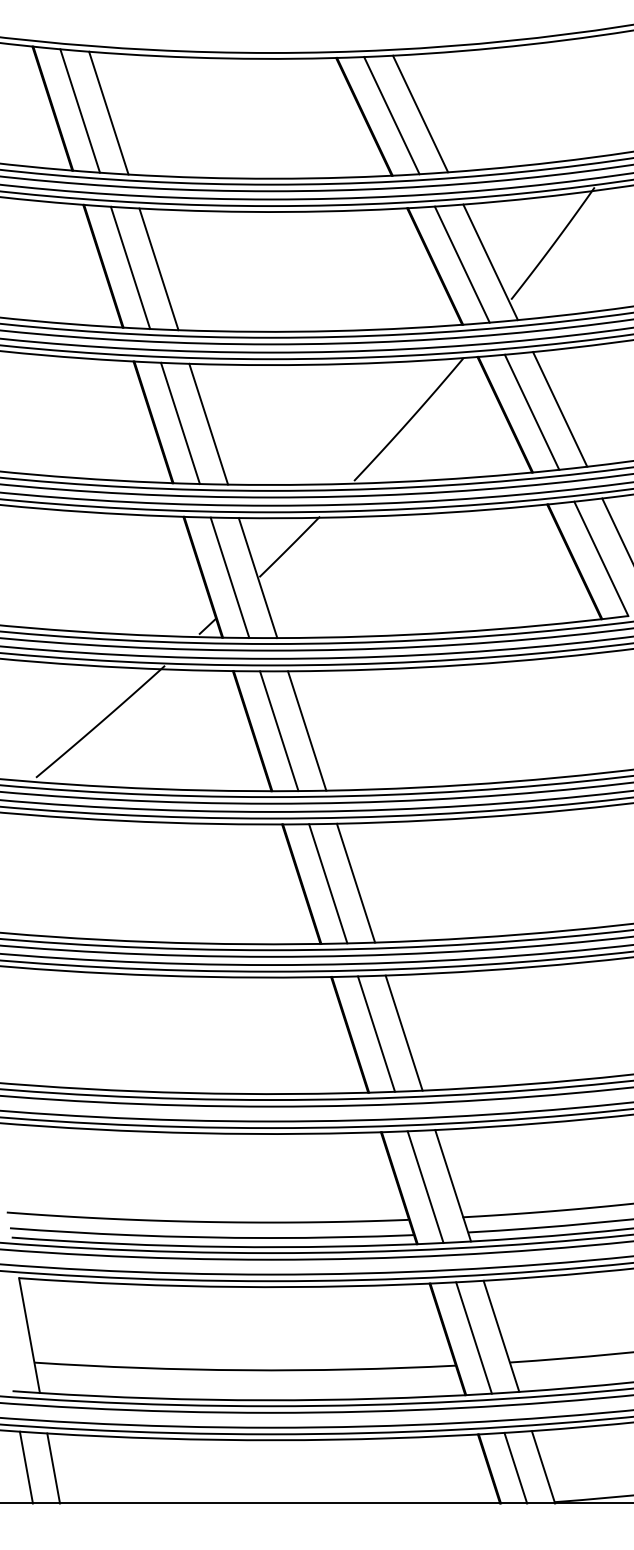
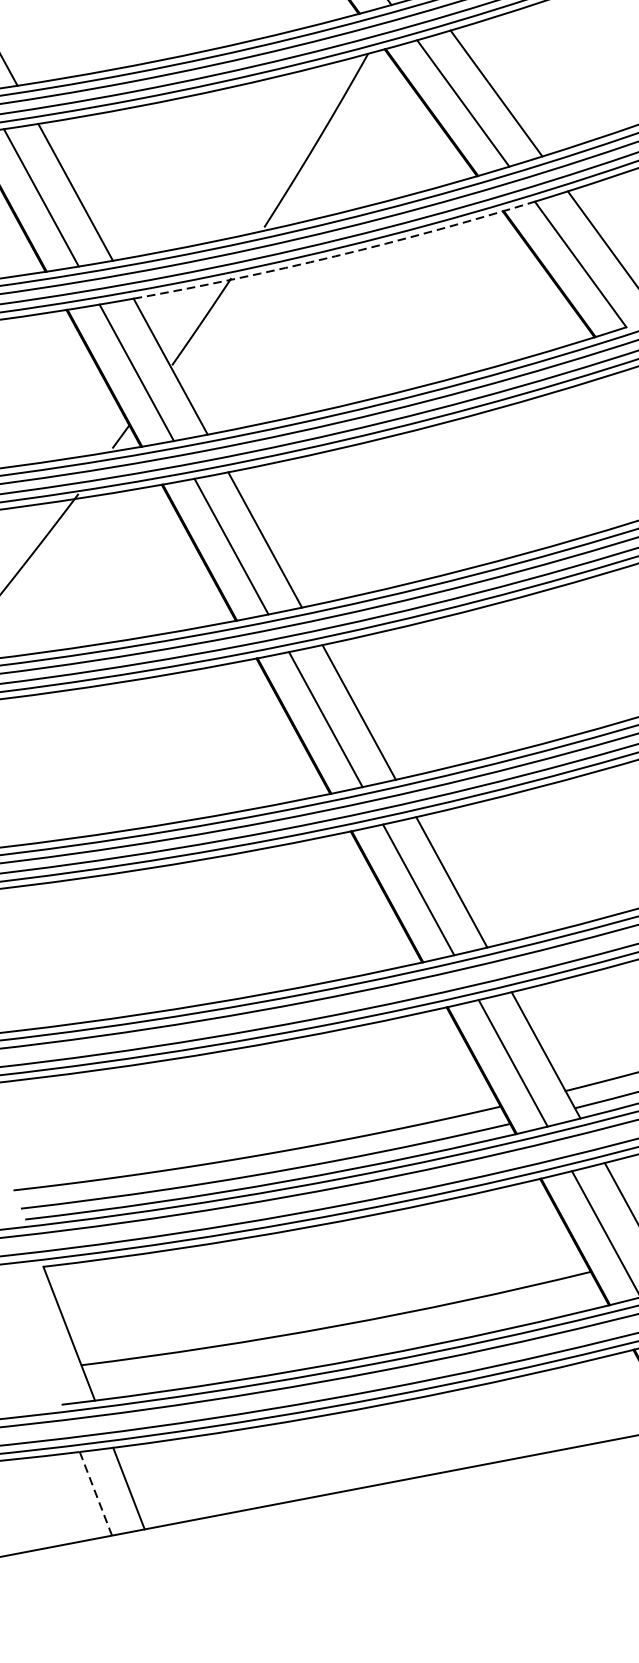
arc: (406, 514) -> (335, 255), solid -> dashed
line: (26, 1468) -> (96, 1494), solid -> dashed

